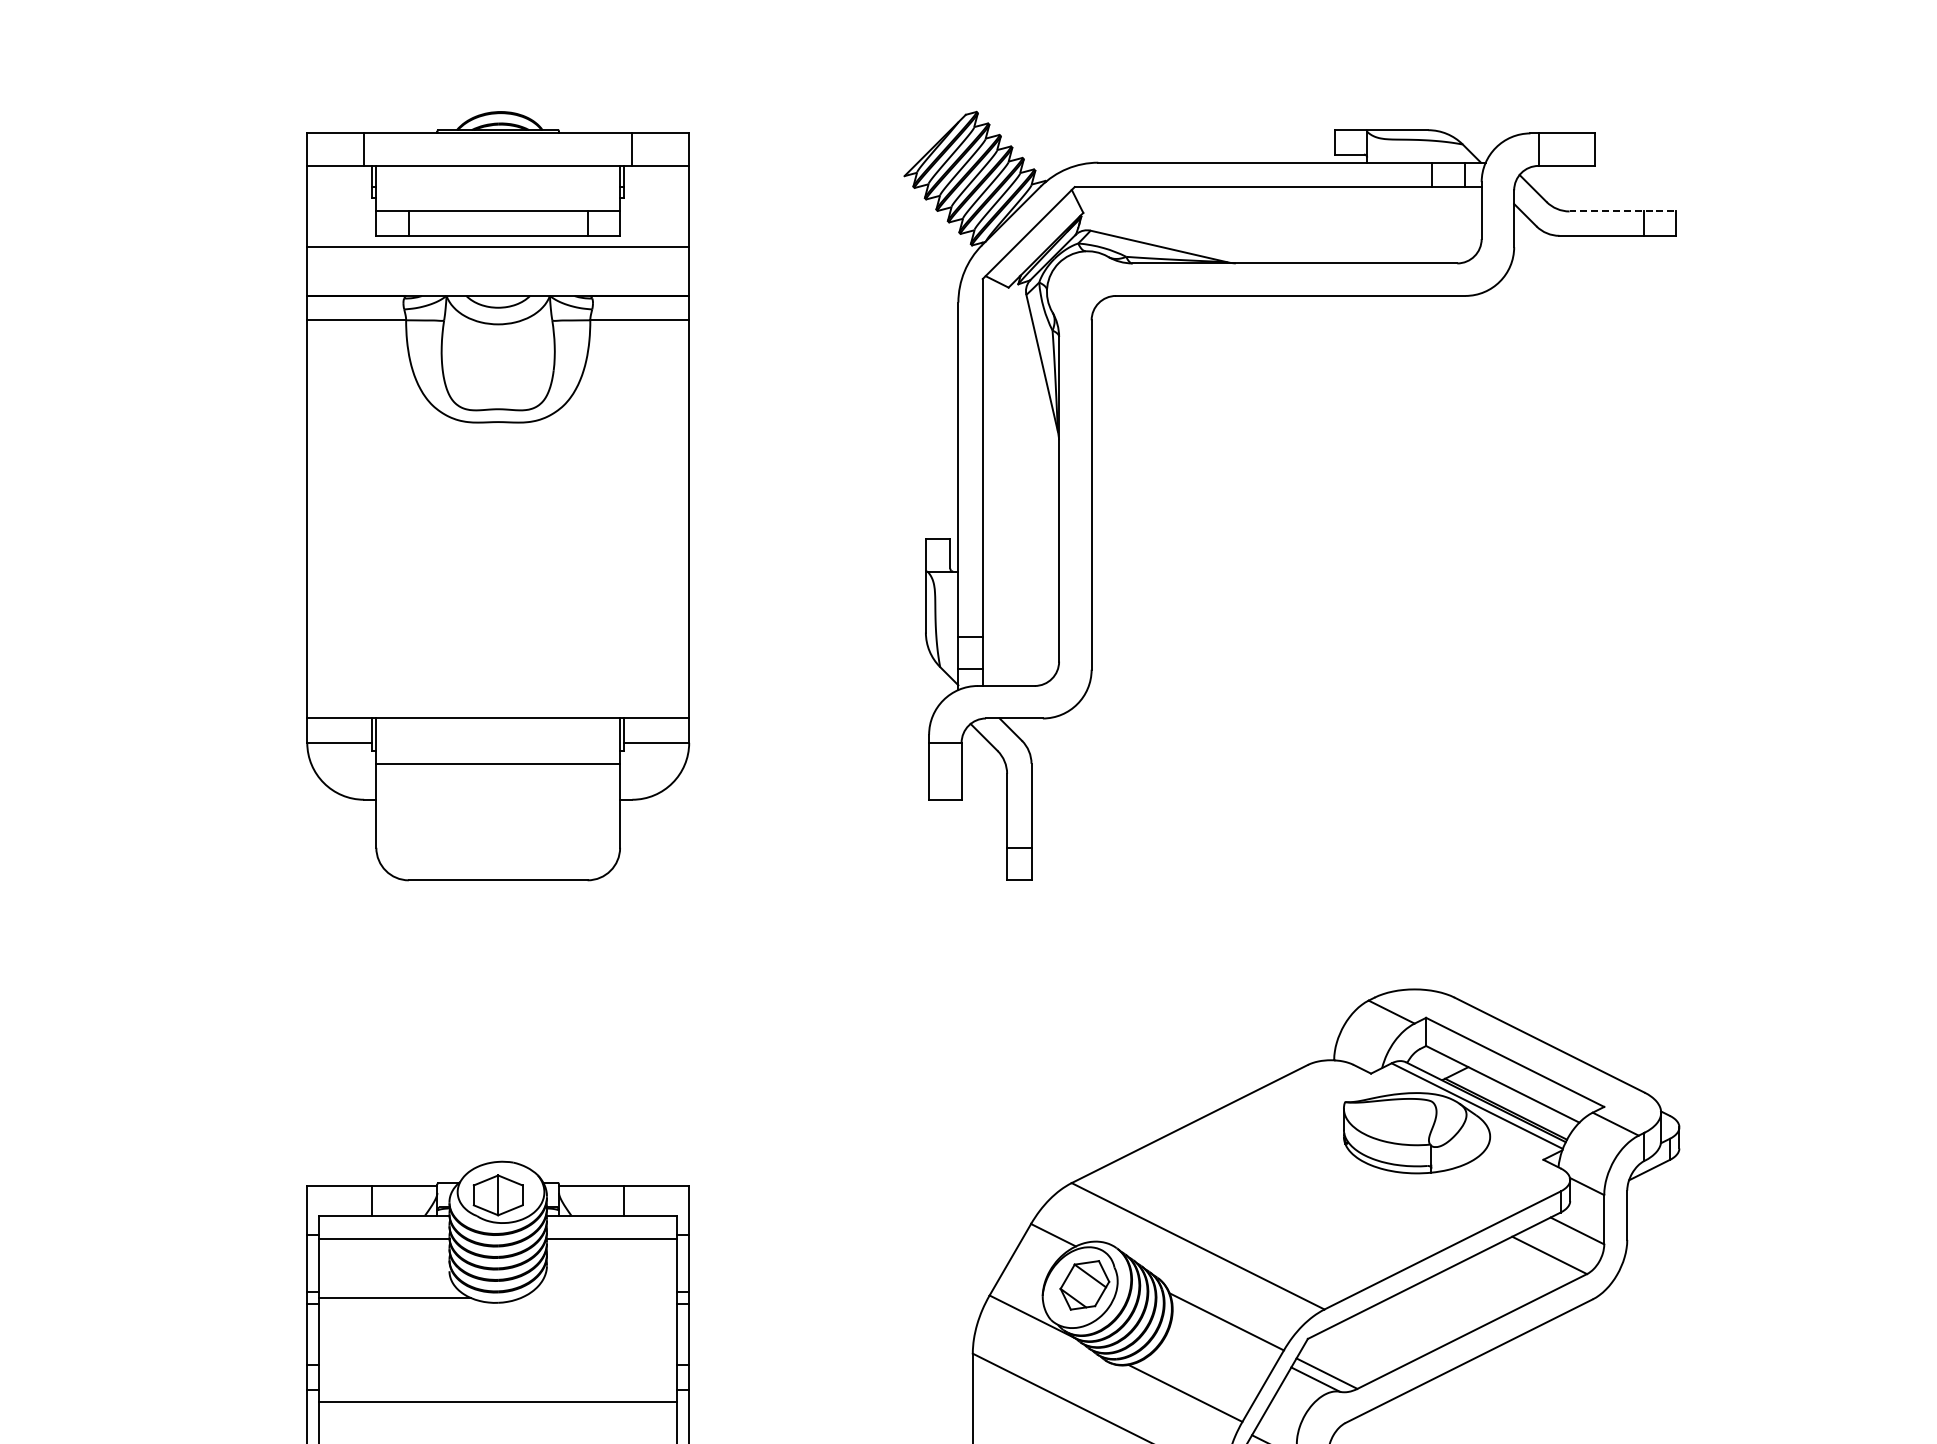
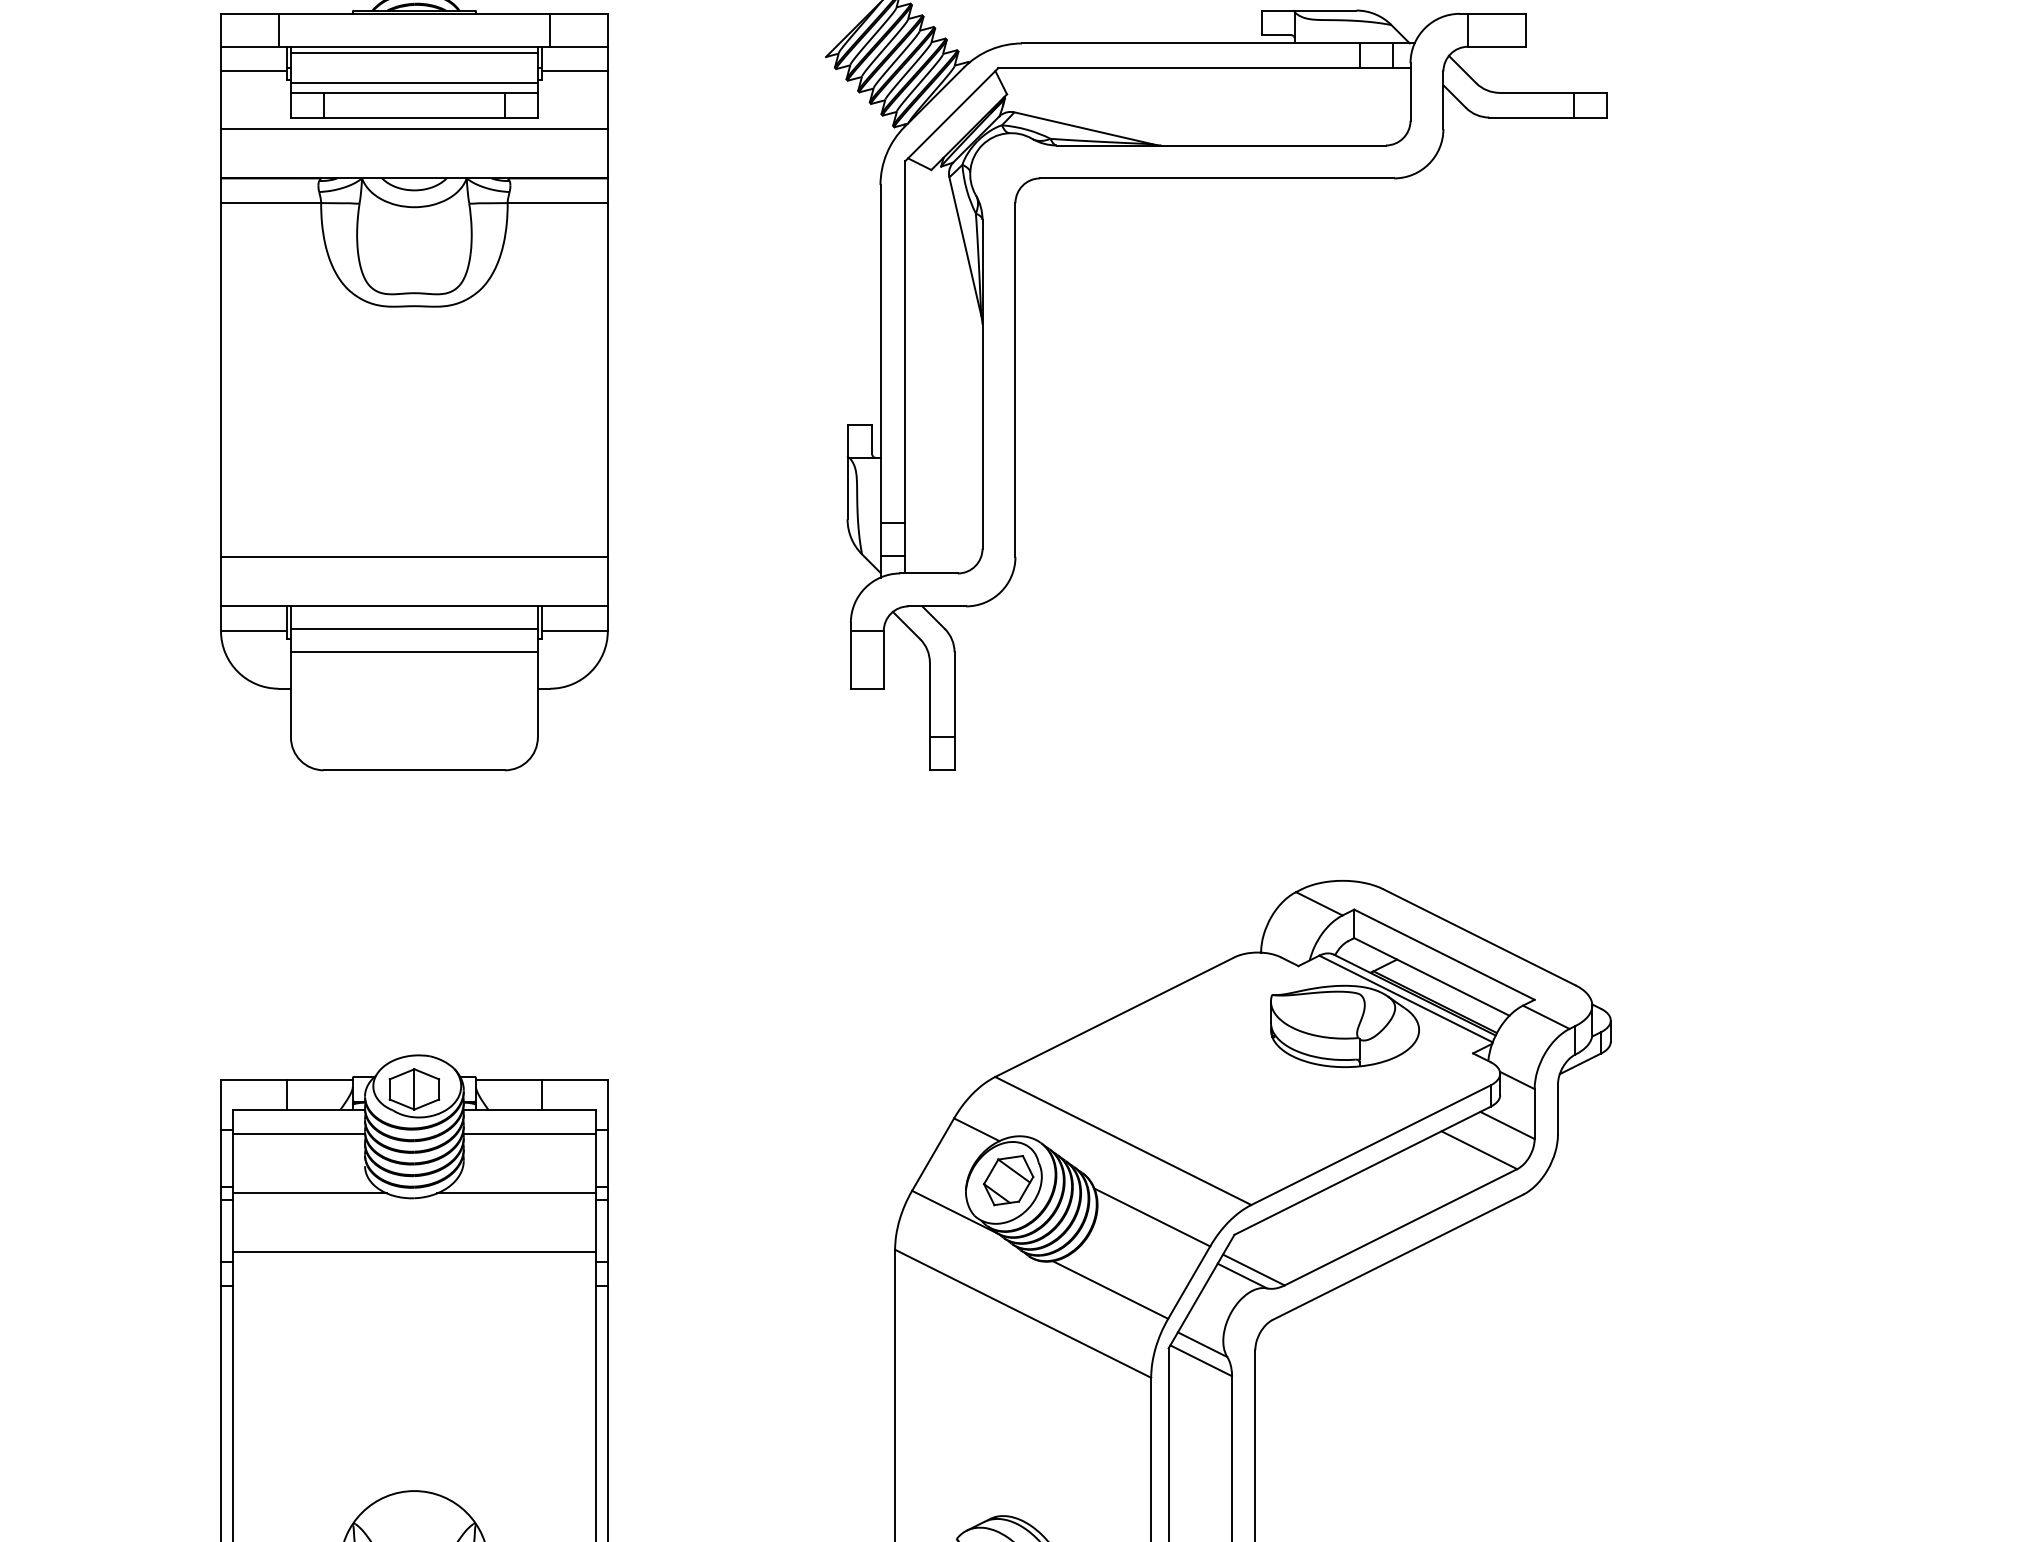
line: (497, 172) -> (413, 53), added
line: (339, 190) -> (253, 71), added
line: (656, 190) -> (574, 71), added
line: (497, 202) -> (413, 83), added
line: (1622, 211) -> (1553, 92), dashed -> solid
line: (498, 670) -> (414, 557), added
line: (497, 741) -> (413, 629), added
line: (599, 1298) -> (516, 1193), added
line: (498, 1401) -> (414, 1251), moved

